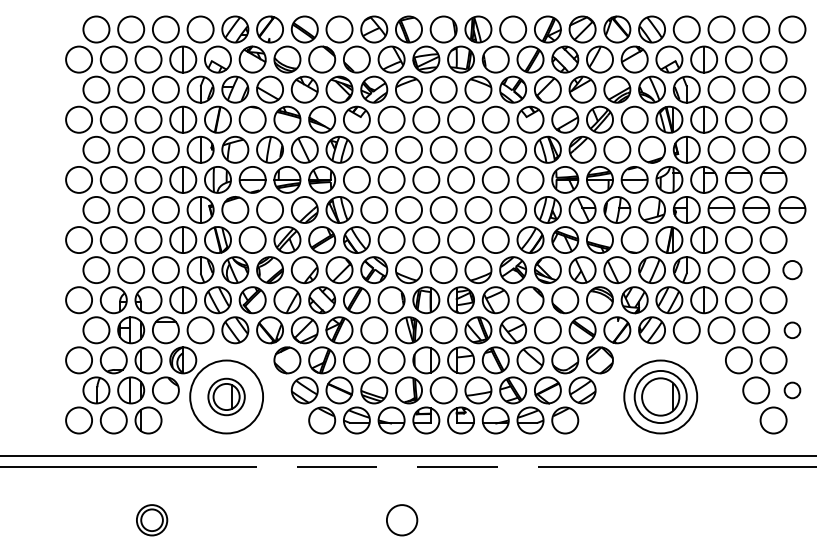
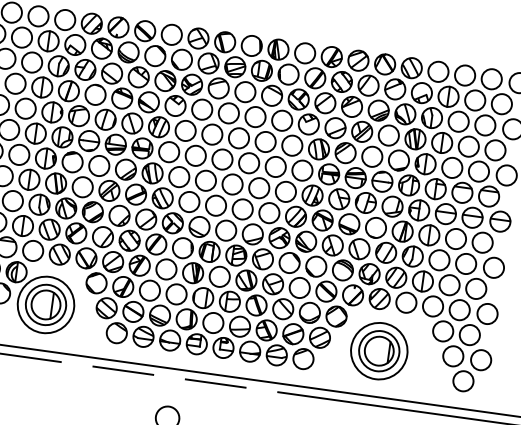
circle: (792, 269) -> (494, 267), size x1.43
circle: (792, 330) -> (487, 314), size x1.67
circle: (792, 390) -> (481, 360), size x1.67
part: (226, 396) -> (45, 304), size x1.43

